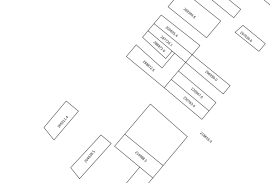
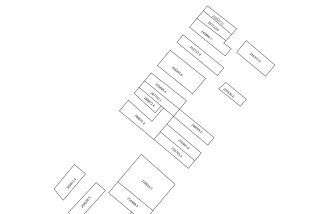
text: (60, 120) -> (69, 182), moved
text: (205, 137) -> (146, 184), moved

